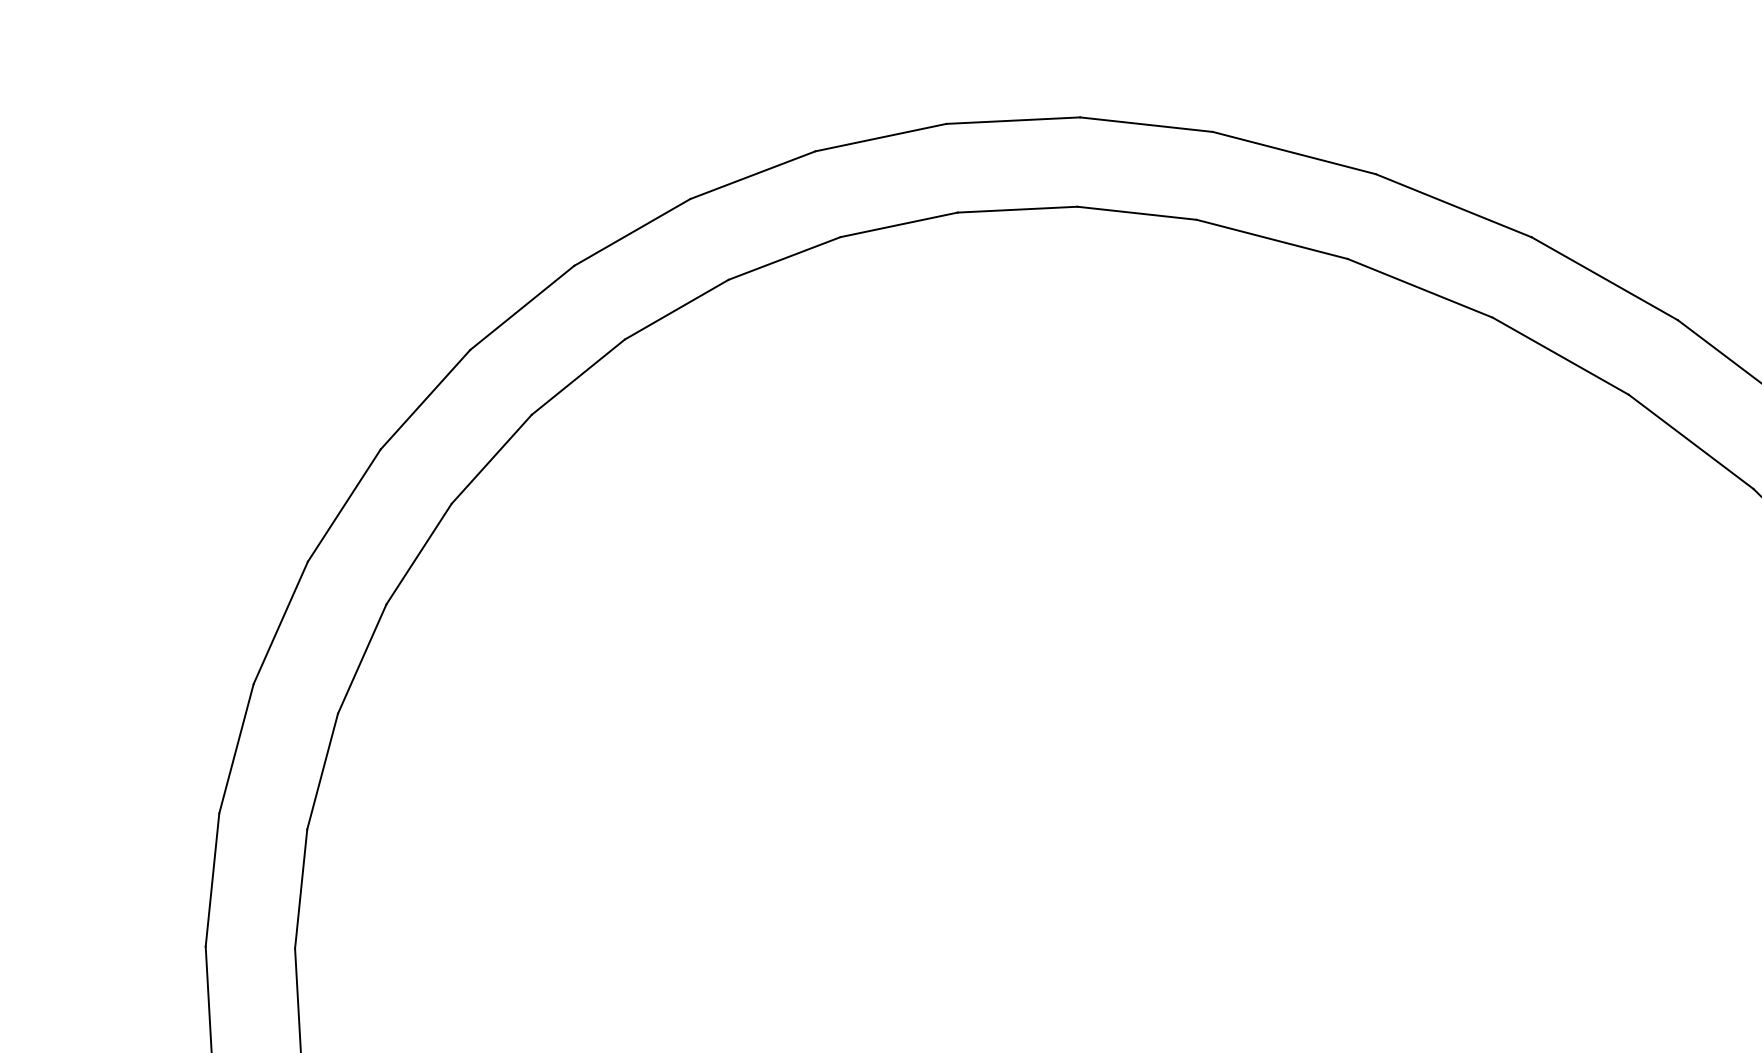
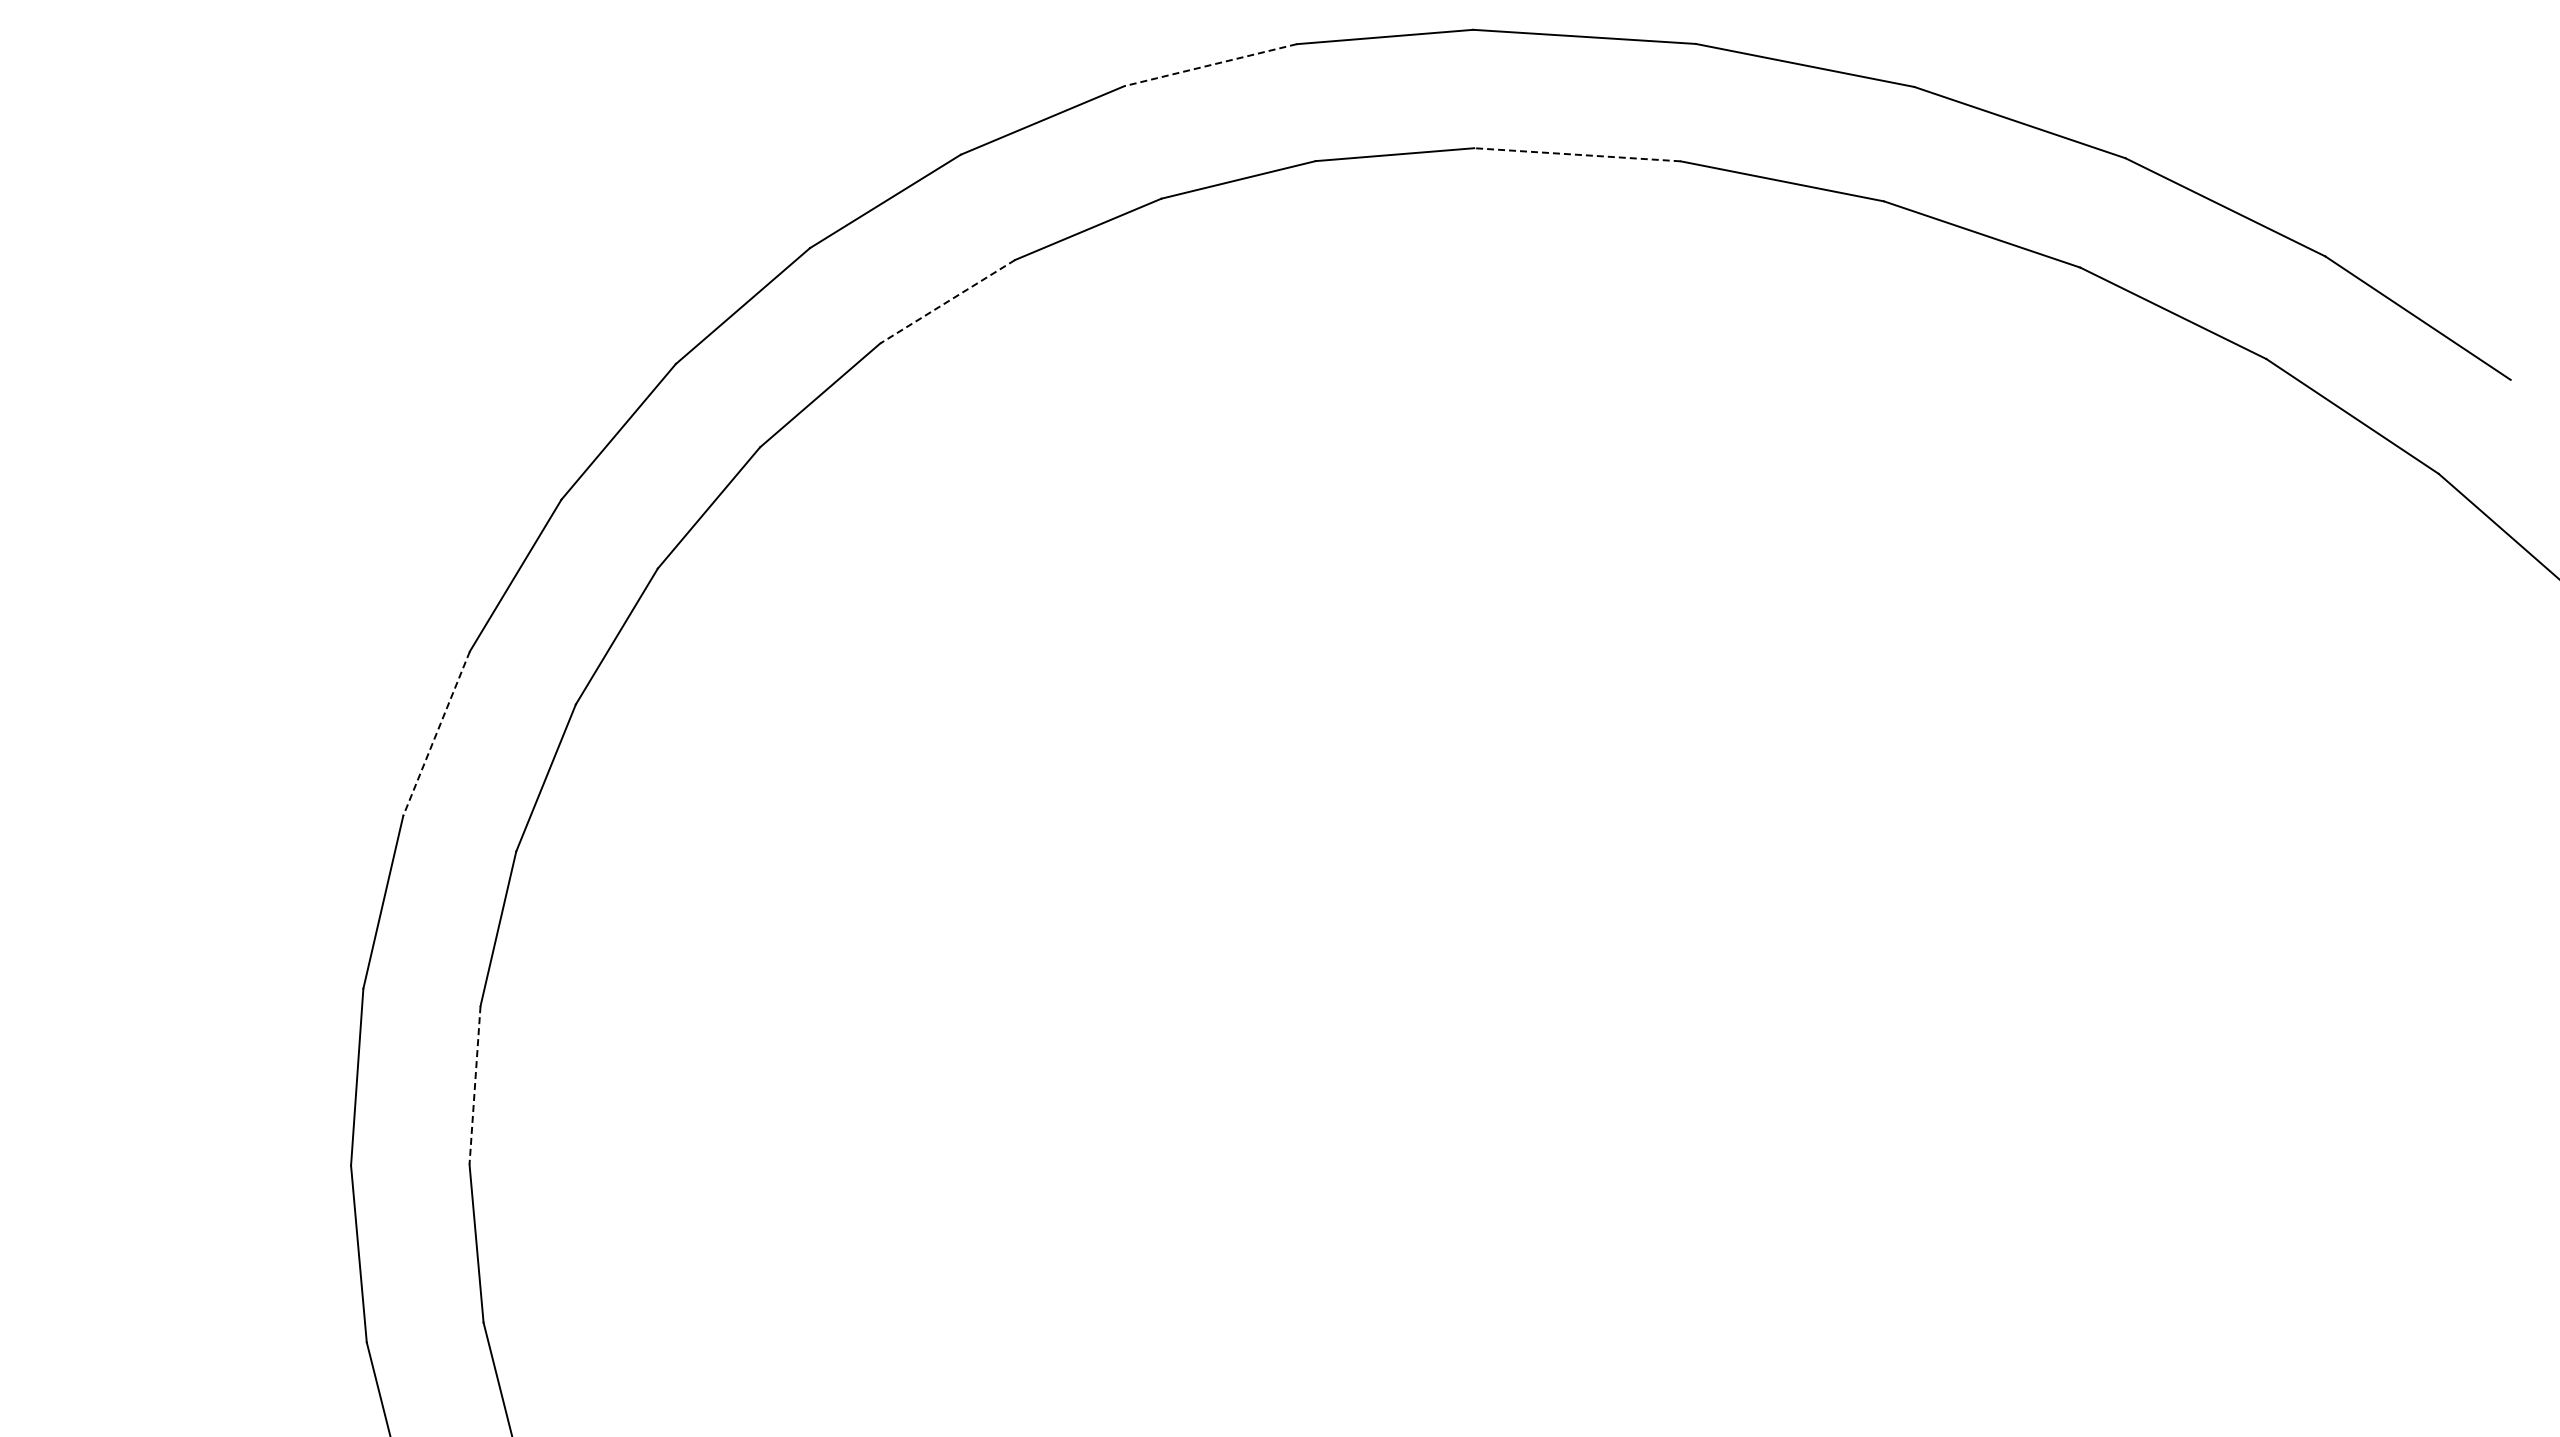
line: (1013, 120) -> (1210, 65), solid -> dashed
line: (1271, 239) -> (1576, 154), solid -> dashed
line: (784, 258) -> (947, 302), solid -> dashed
line: (344, 505) -> (436, 733), solid -> dashed
line: (322, 771) -> (475, 1085), solid -> dashed

